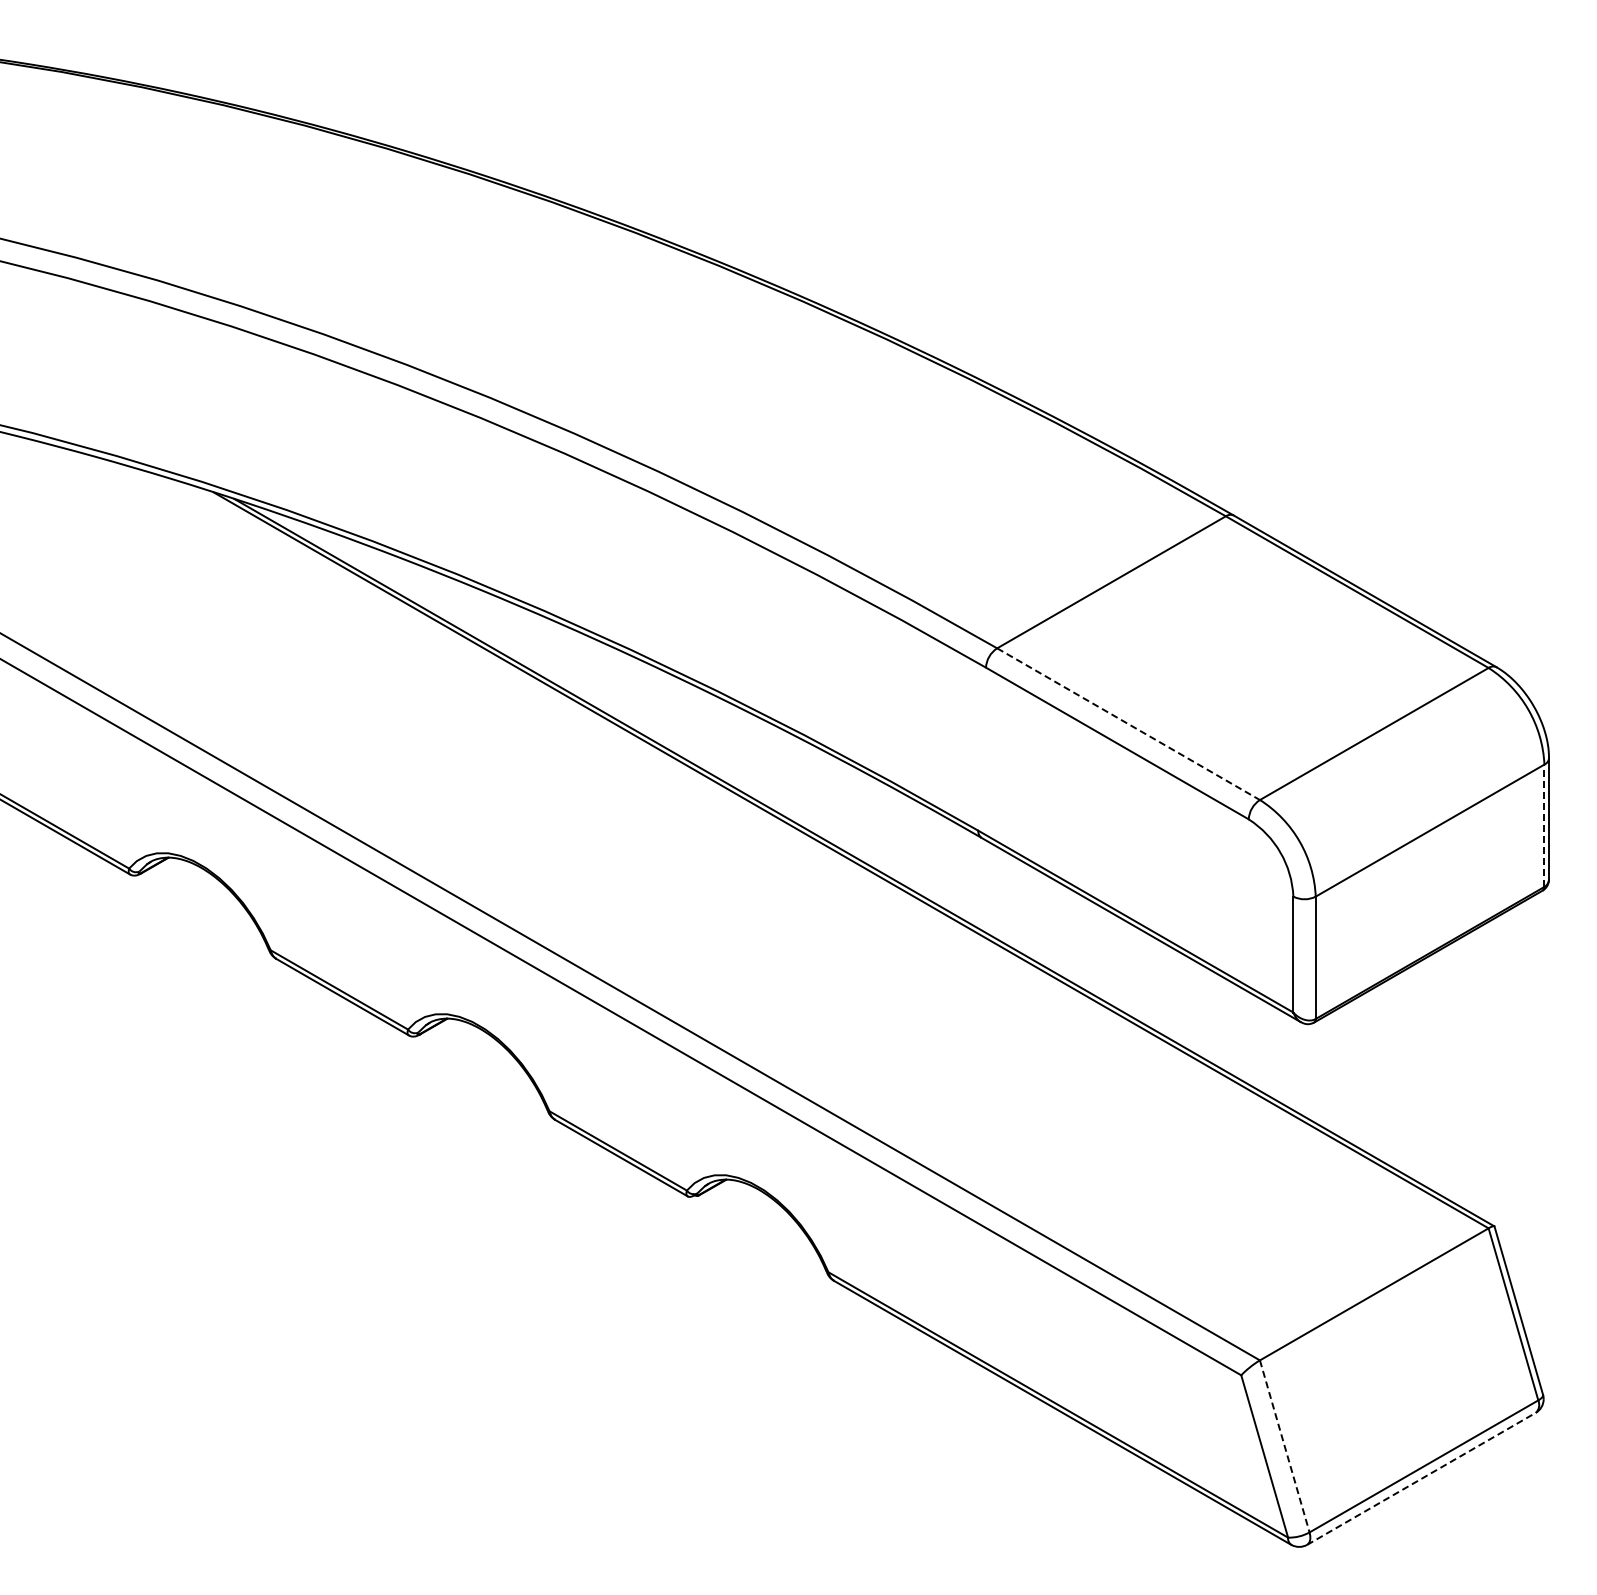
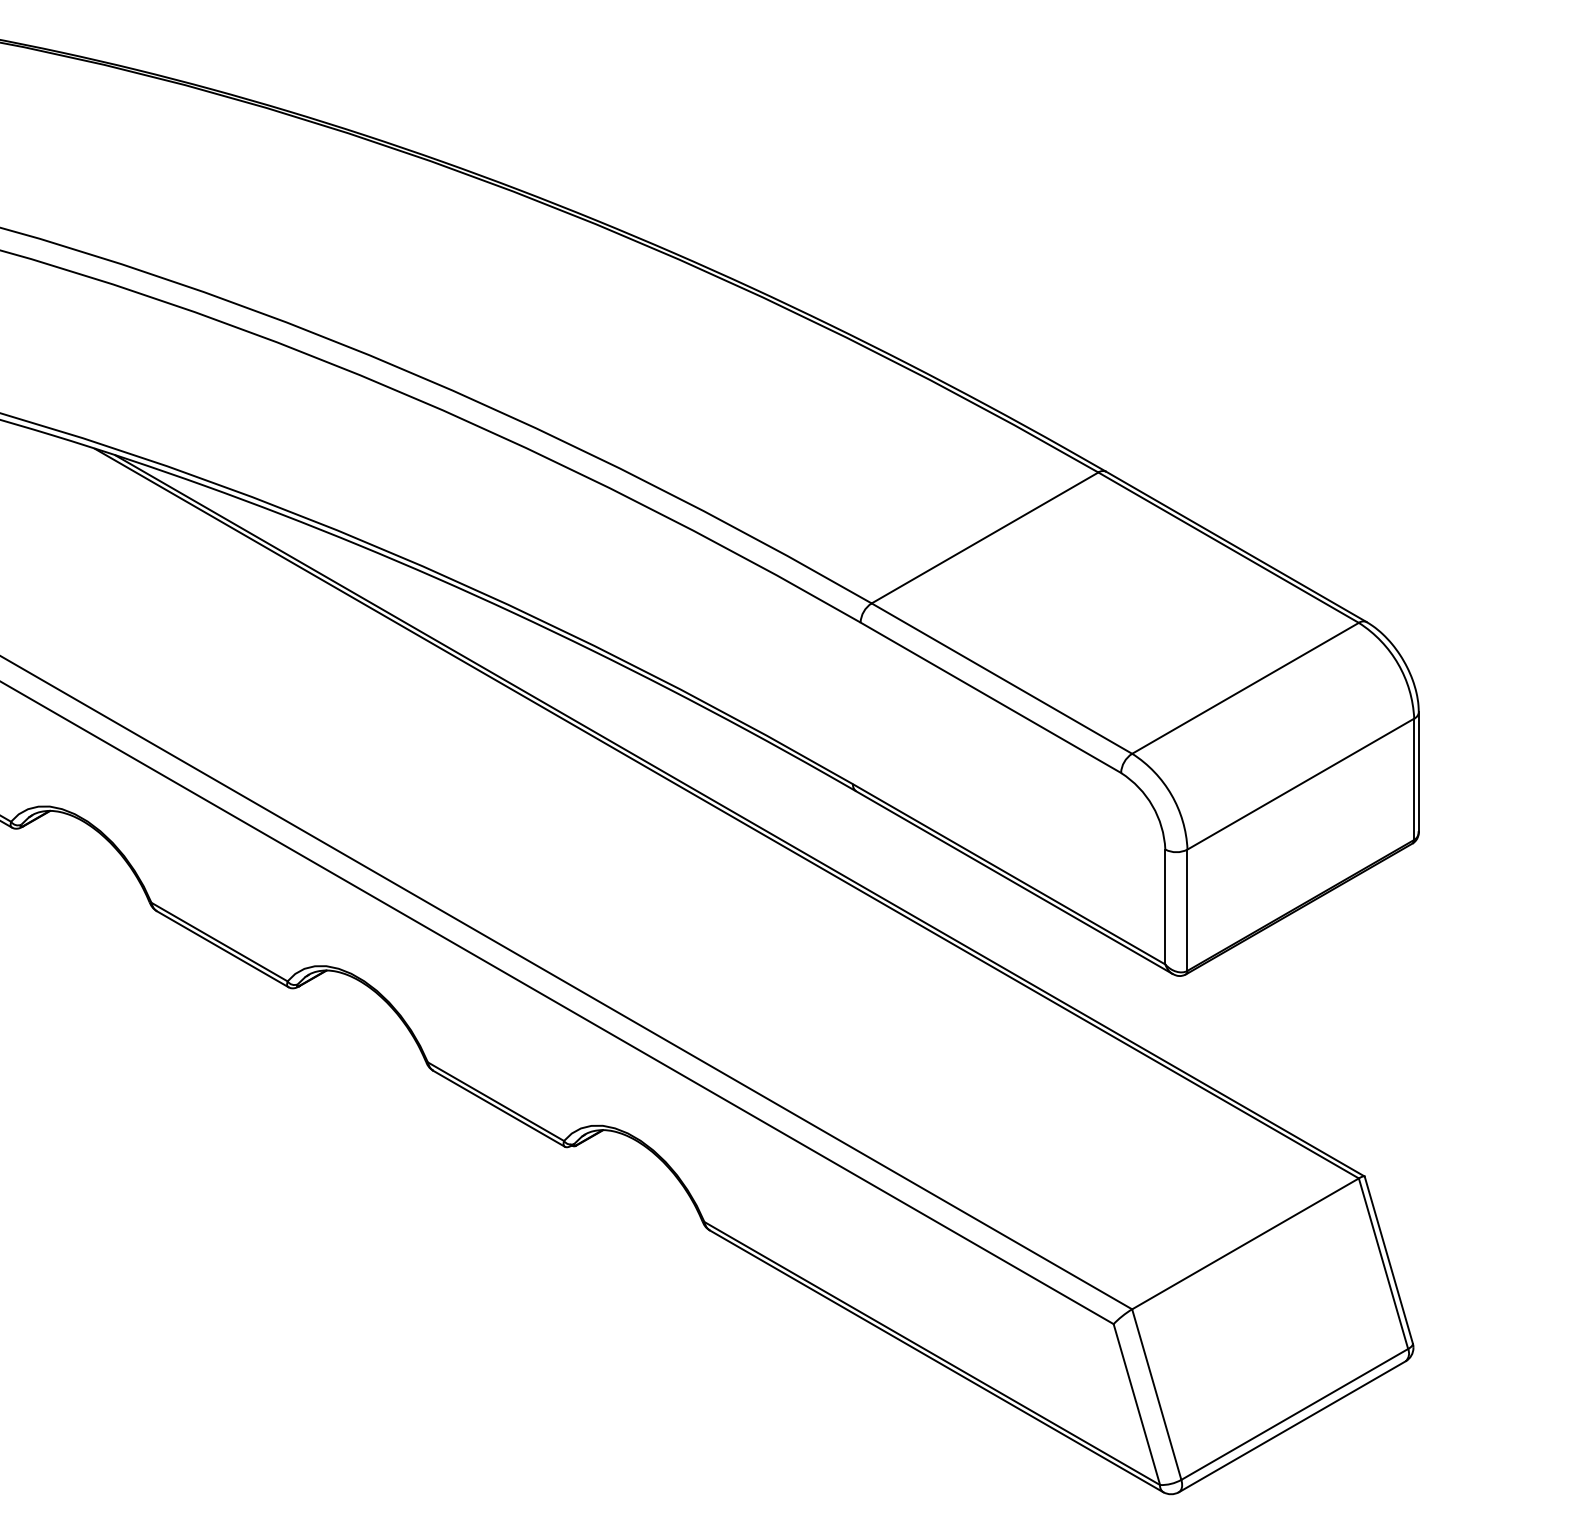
line: (1128, 724) -> (1001, 678), dashed -> solid
line: (1544, 825) -> (1414, 779), dashed -> solid
line: (1284, 1446) -> (1156, 1394), dashed -> solid
line: (1421, 1478) -> (1292, 1426), dashed -> solid

